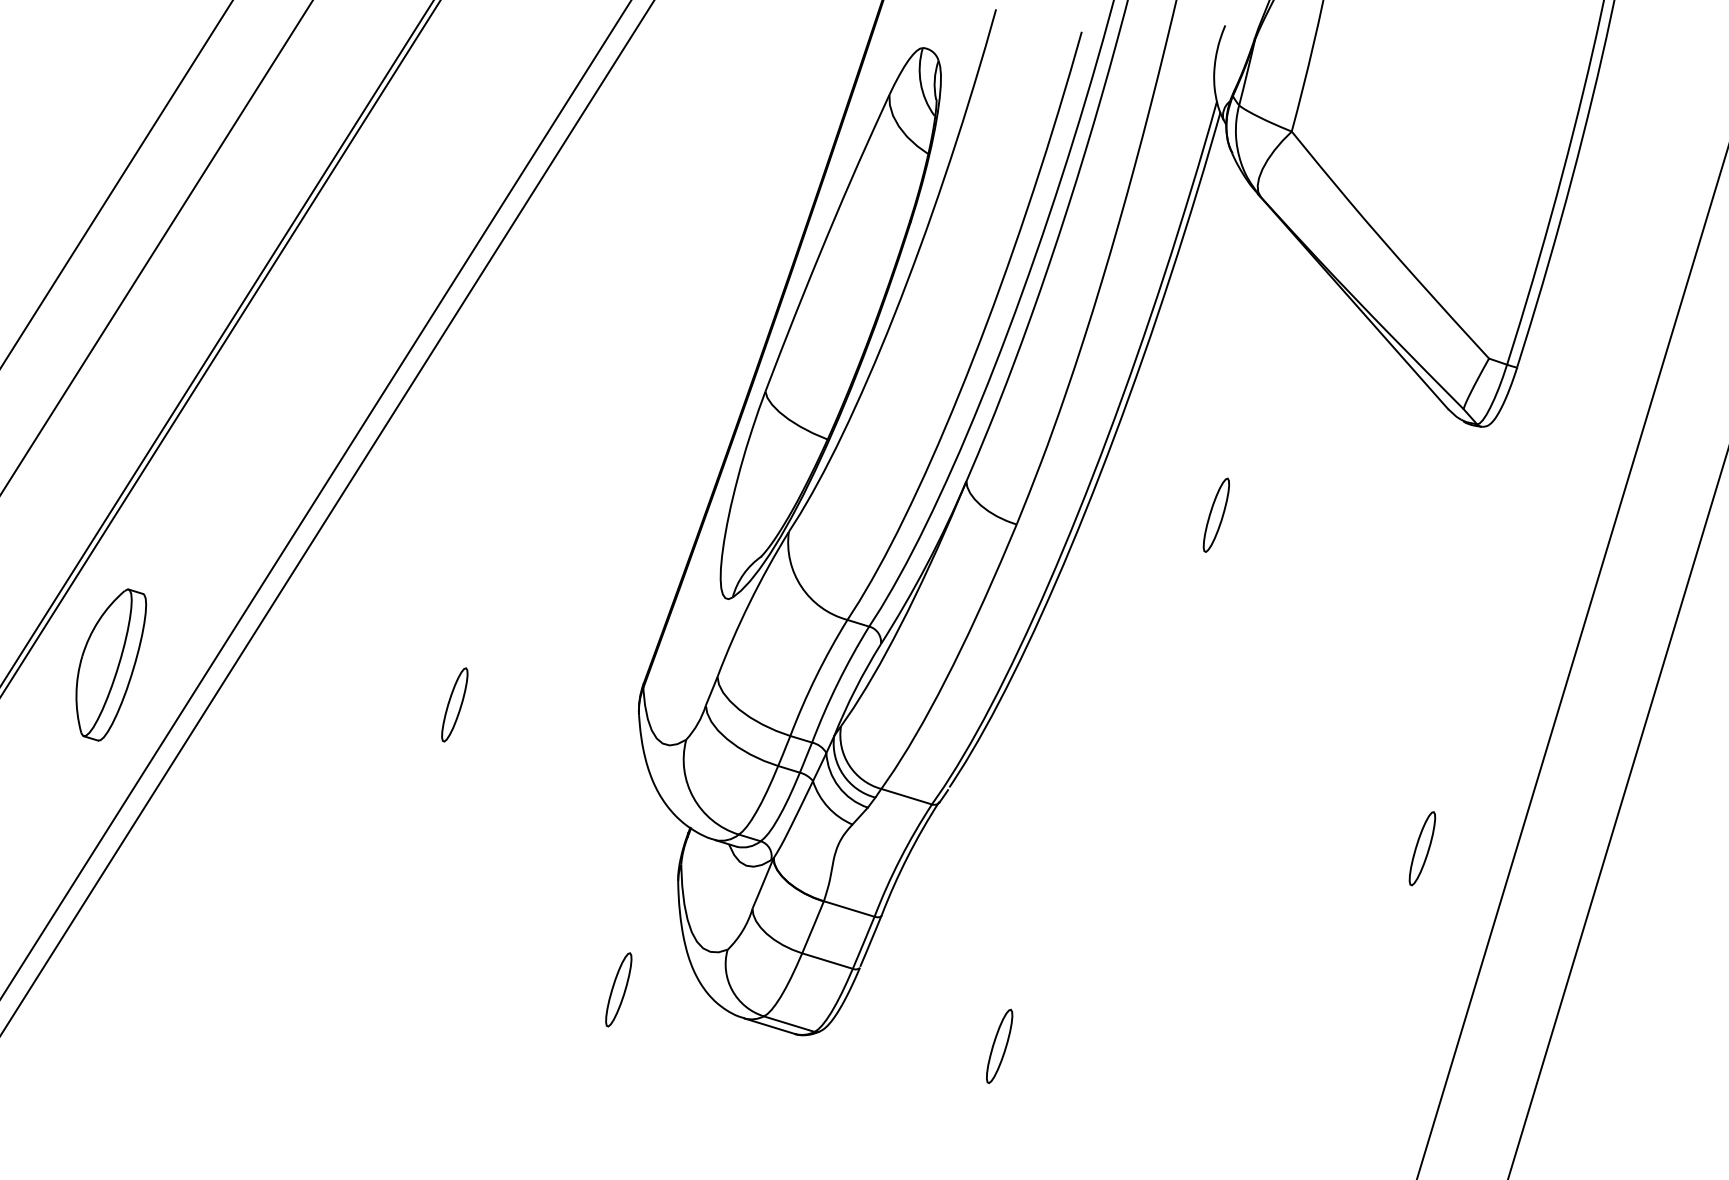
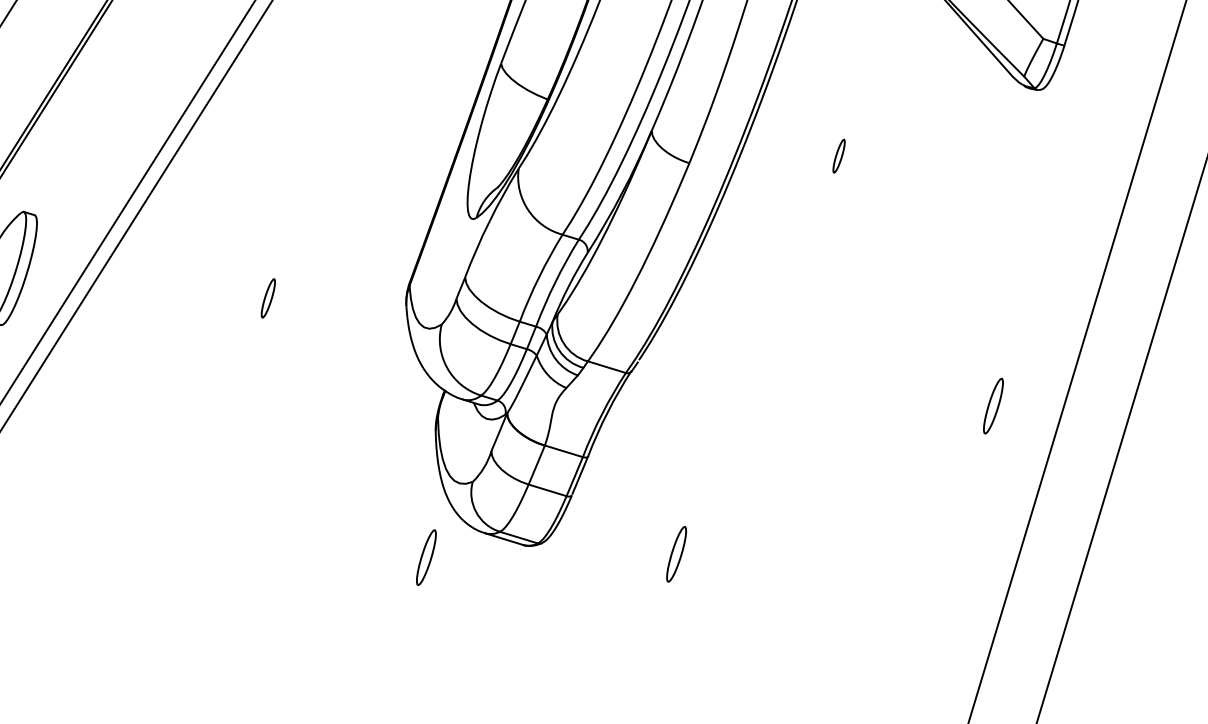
part: (1216, 514) -> (839, 155), size x0.6
part: (454, 704) -> (268, 298), size x0.7
part: (618, 989) -> (426, 557), moved

